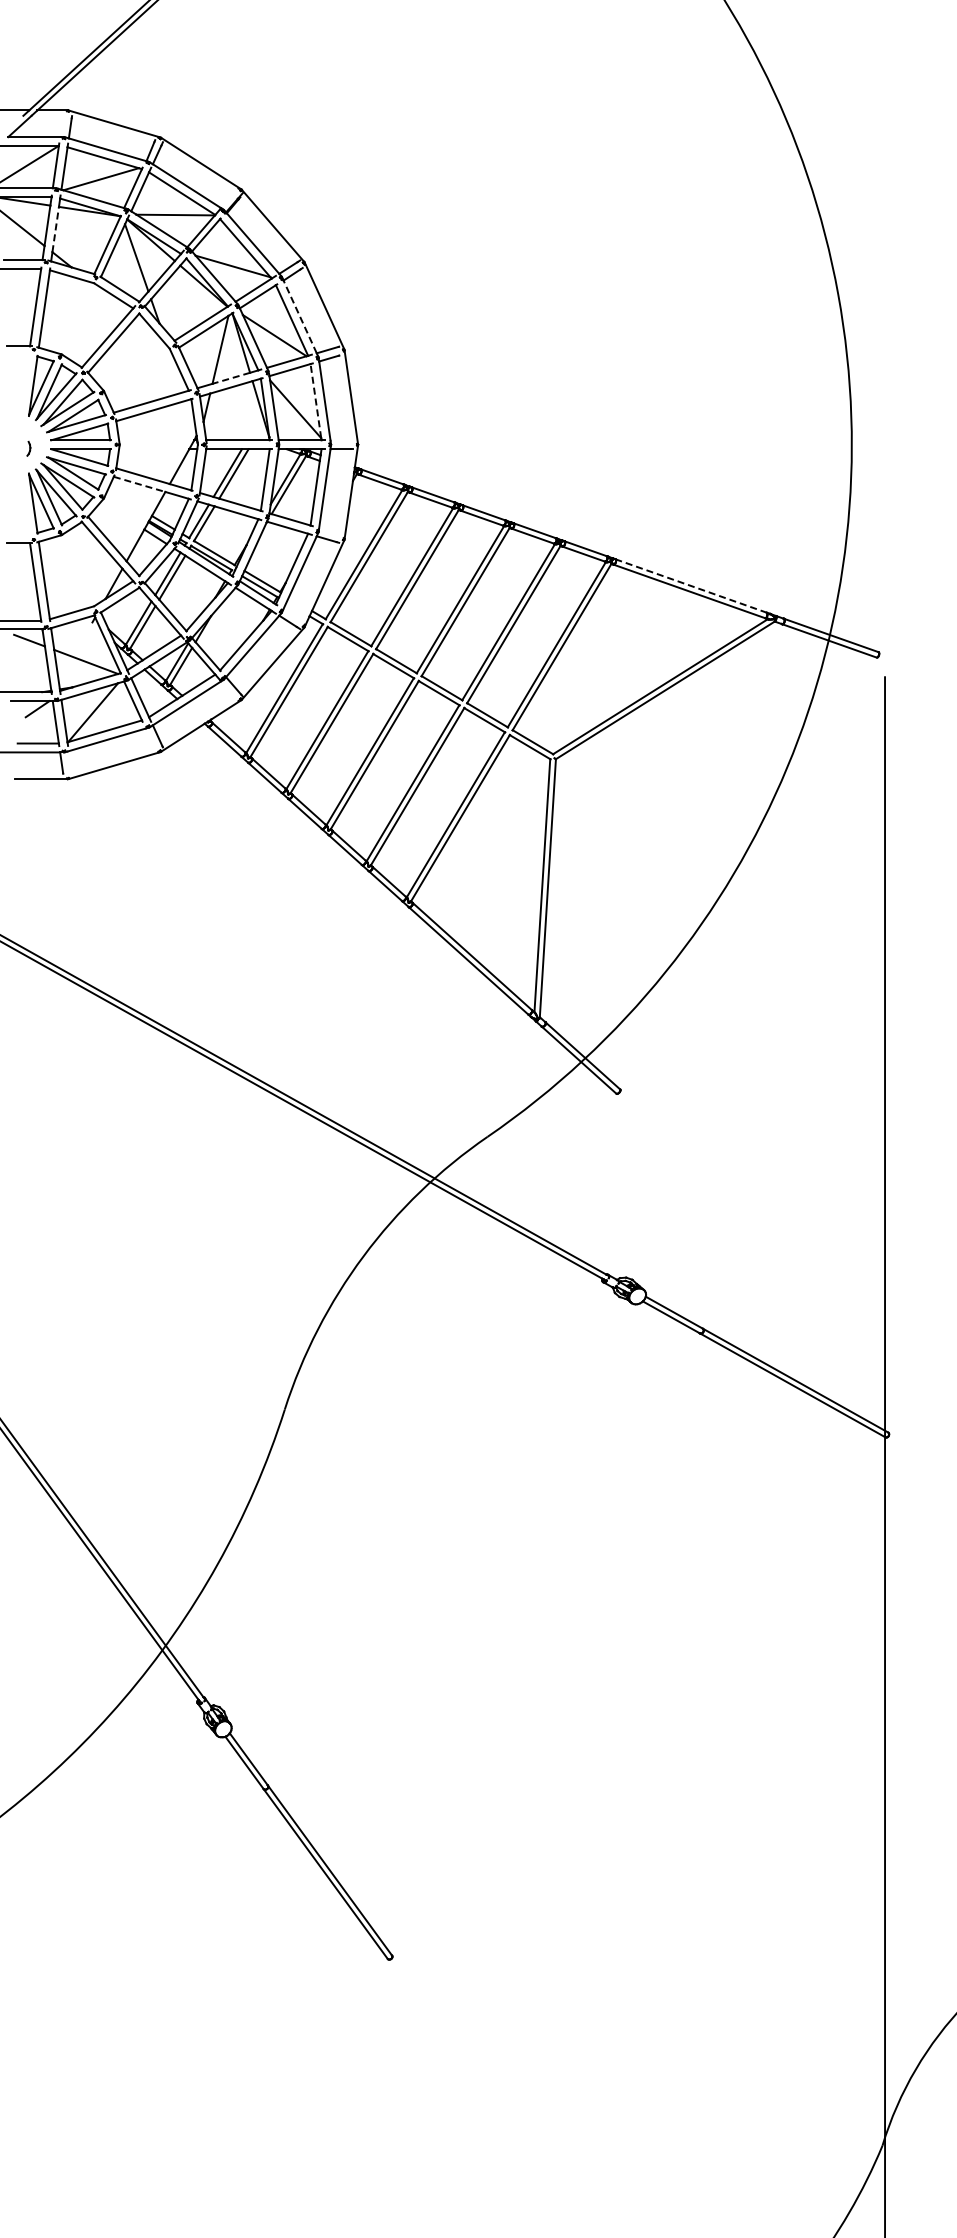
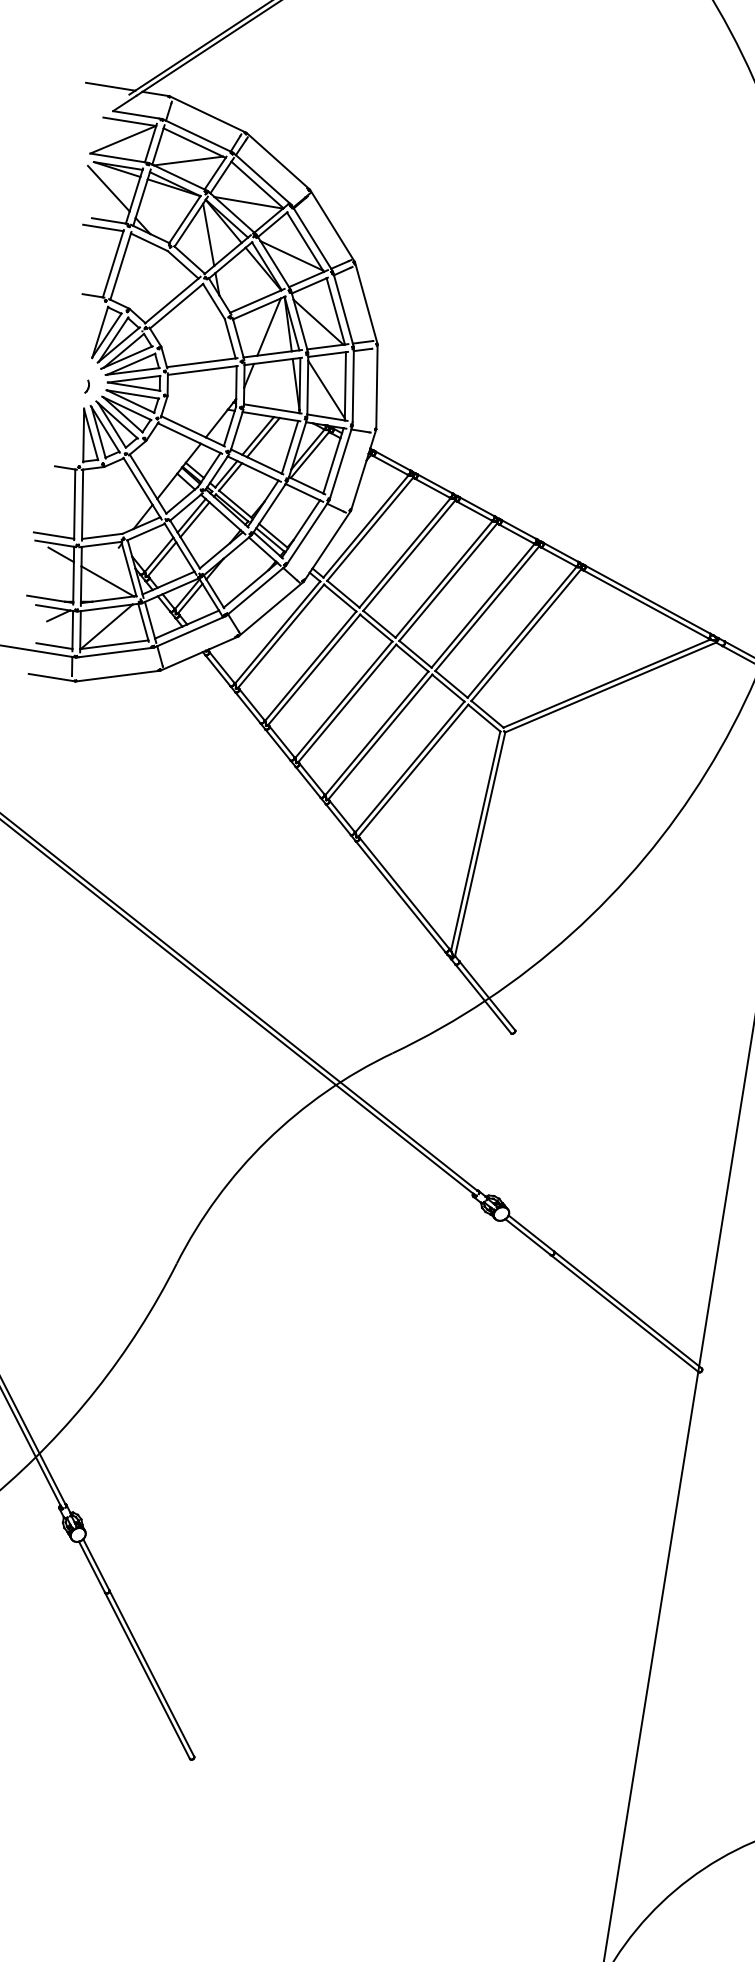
line: (55, 229) -> (141, 198), dashed -> solid
line: (300, 316) -> (343, 309), dashed -> solid
line: (231, 378) -> (274, 353), dashed -> solid
line: (315, 400) -> (345, 384), dashed -> solid
line: (139, 484) -> (179, 433), dashed -> solid
line: (691, 586) -> (648, 600), dashed -> solid

